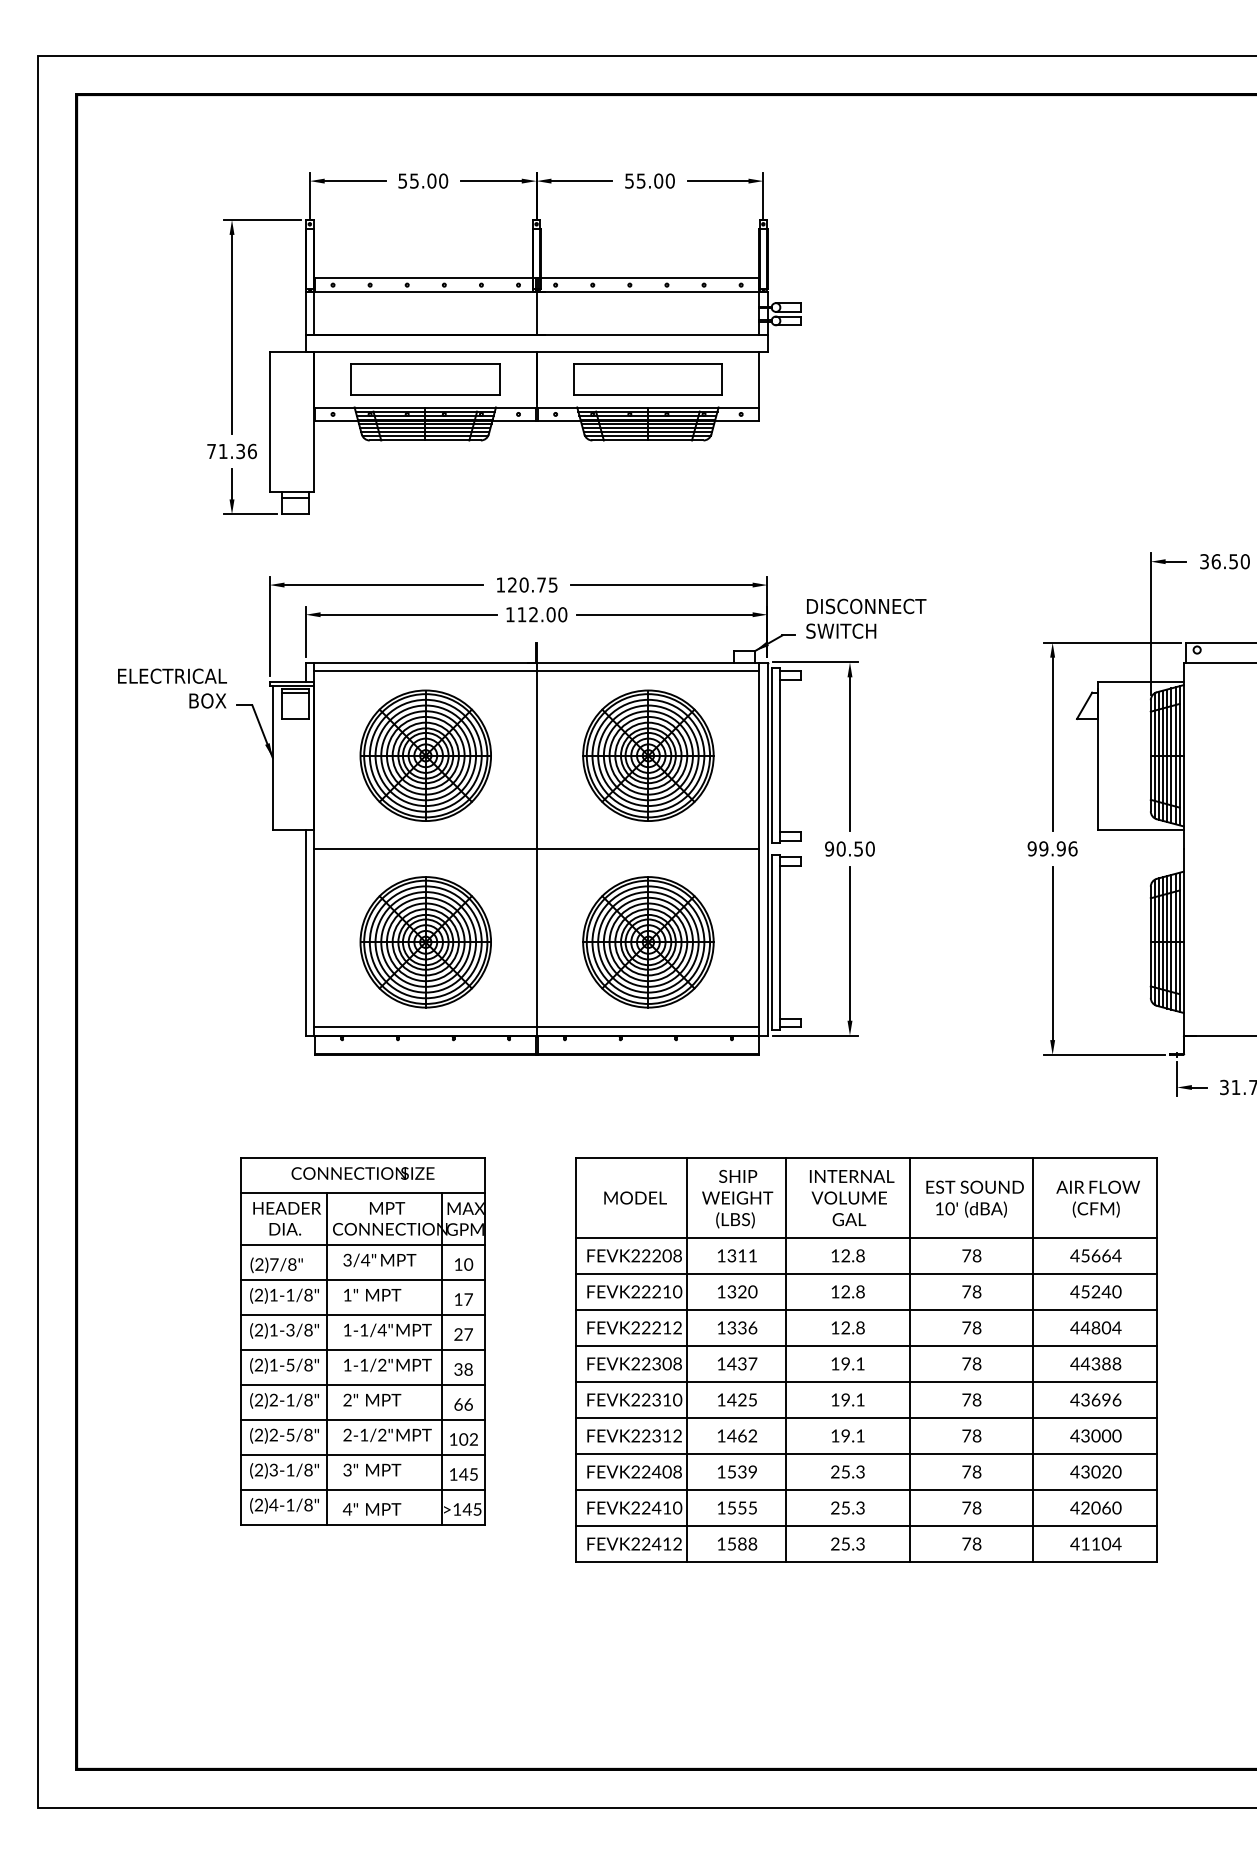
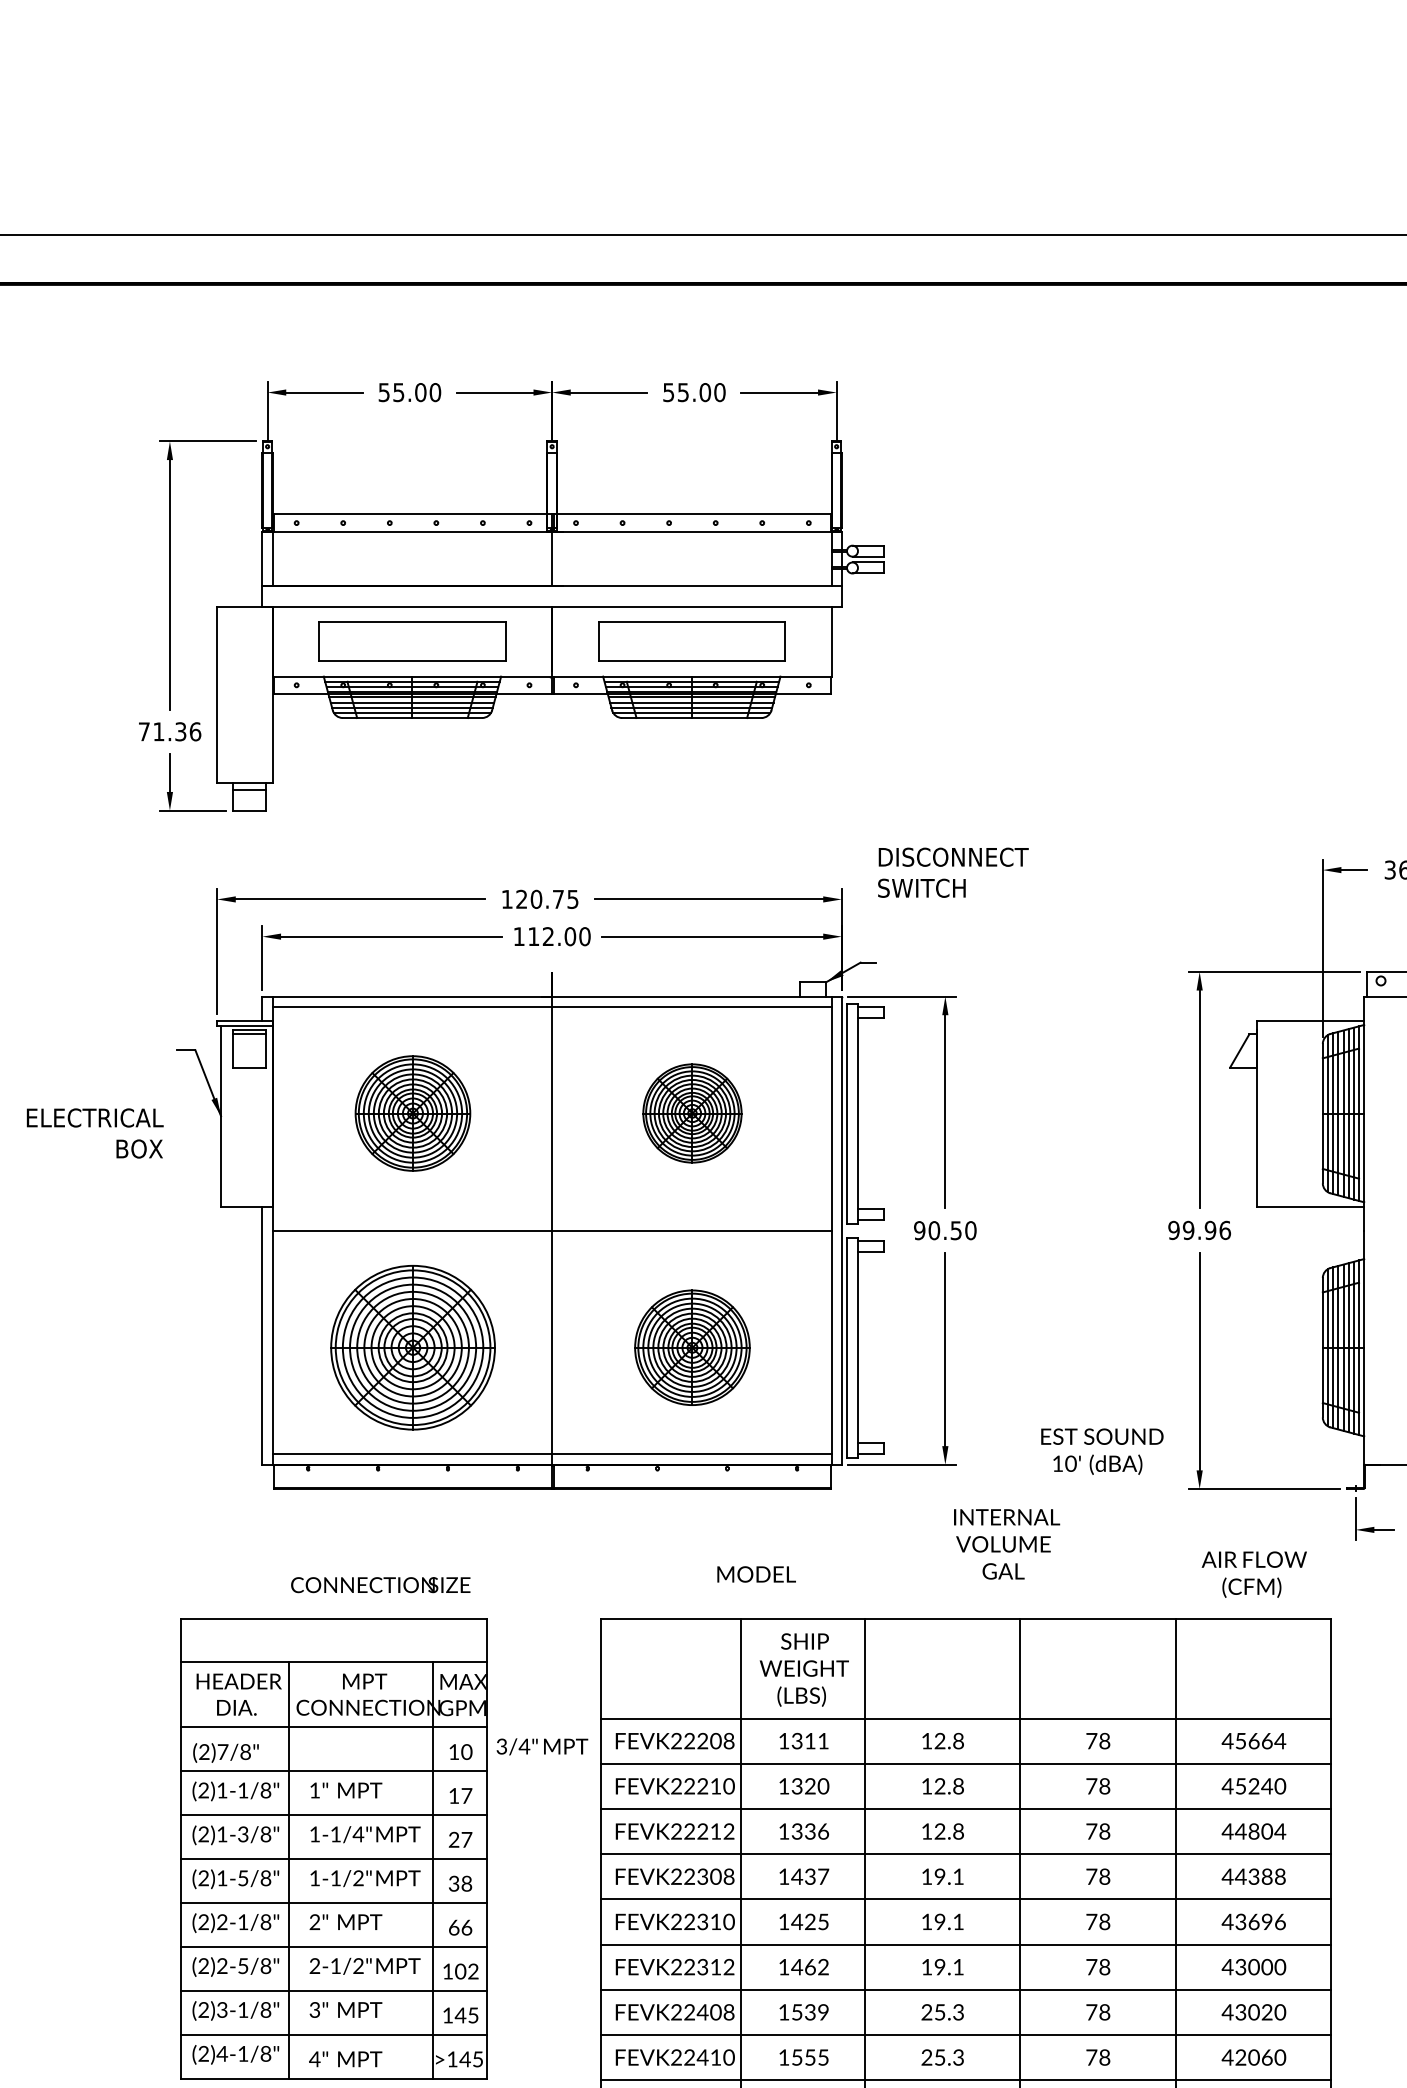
text: (866, 618) -> (953, 872), moved
text: (172, 688) -> (95, 1133), moved
part: (425, 755) -> (412, 1113), size x0.7
part: (648, 755) -> (692, 1113), size x0.6
part: (648, 942) -> (692, 1347), size x0.7
text: (362, 1173) -> (380, 1585), moved
text: (635, 1197) -> (756, 1573), moved
text: (851, 1198) -> (1006, 1544), moved
text: (974, 1198) -> (1101, 1450), moved
text: (1097, 1198) -> (1253, 1573), moved
text: (379, 1260) -> (541, 1746), moved

